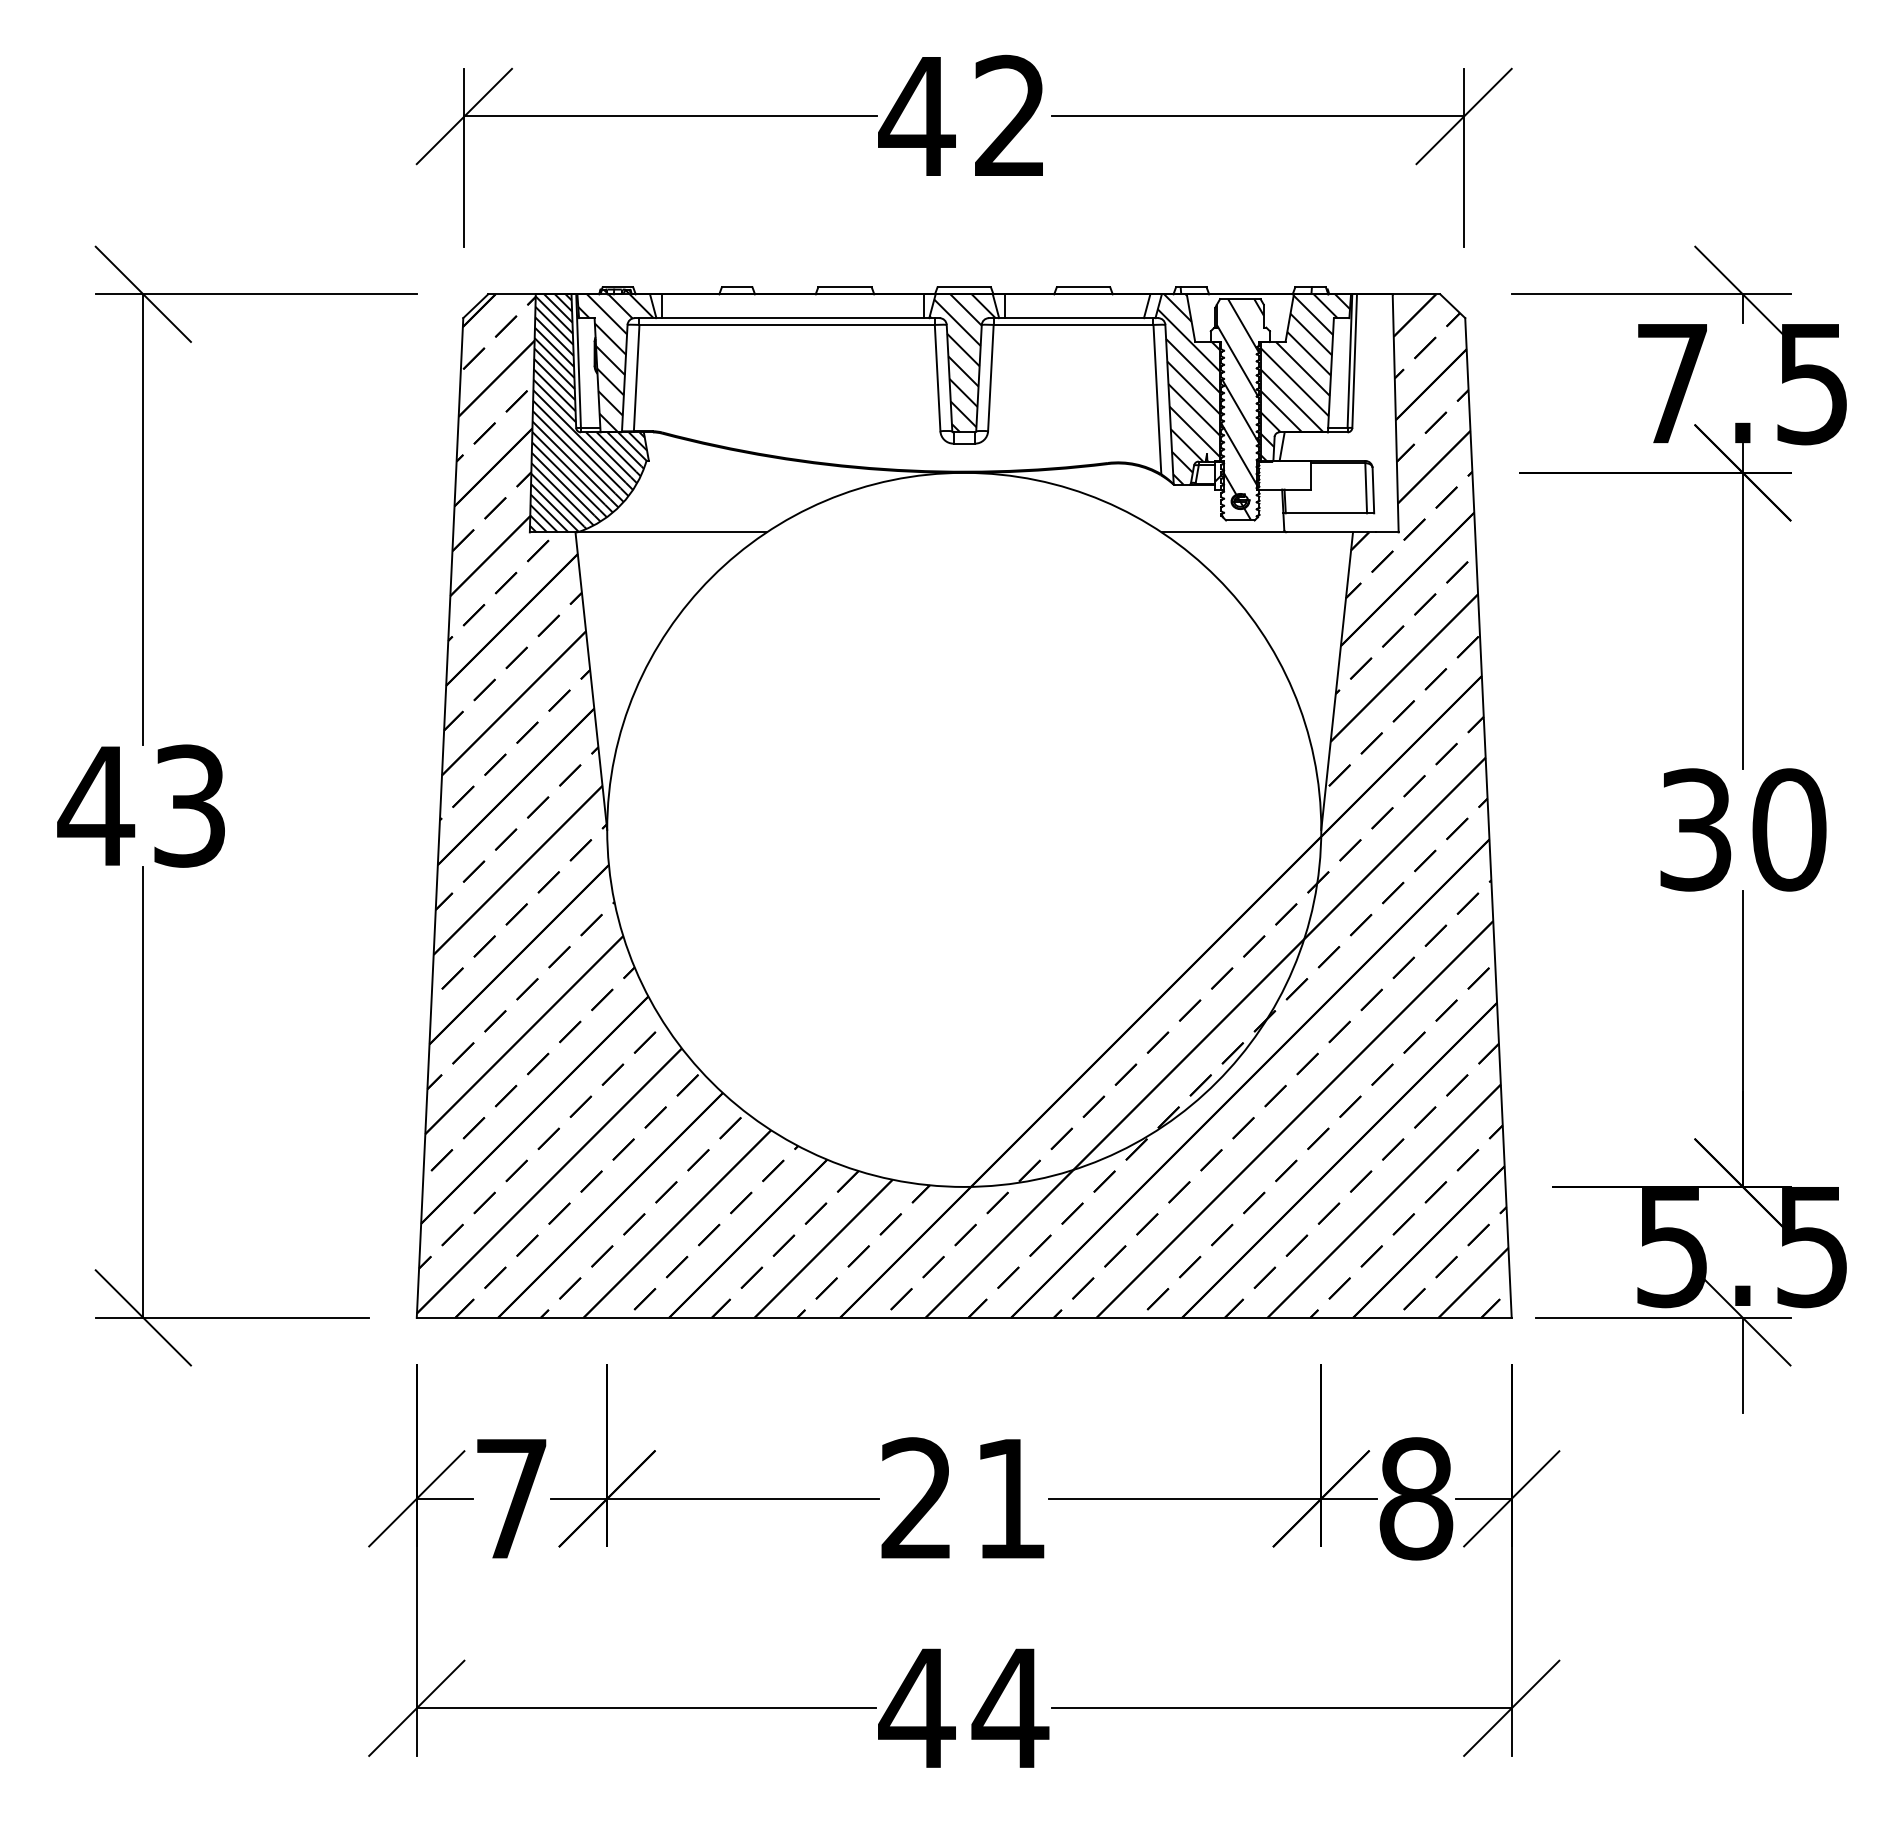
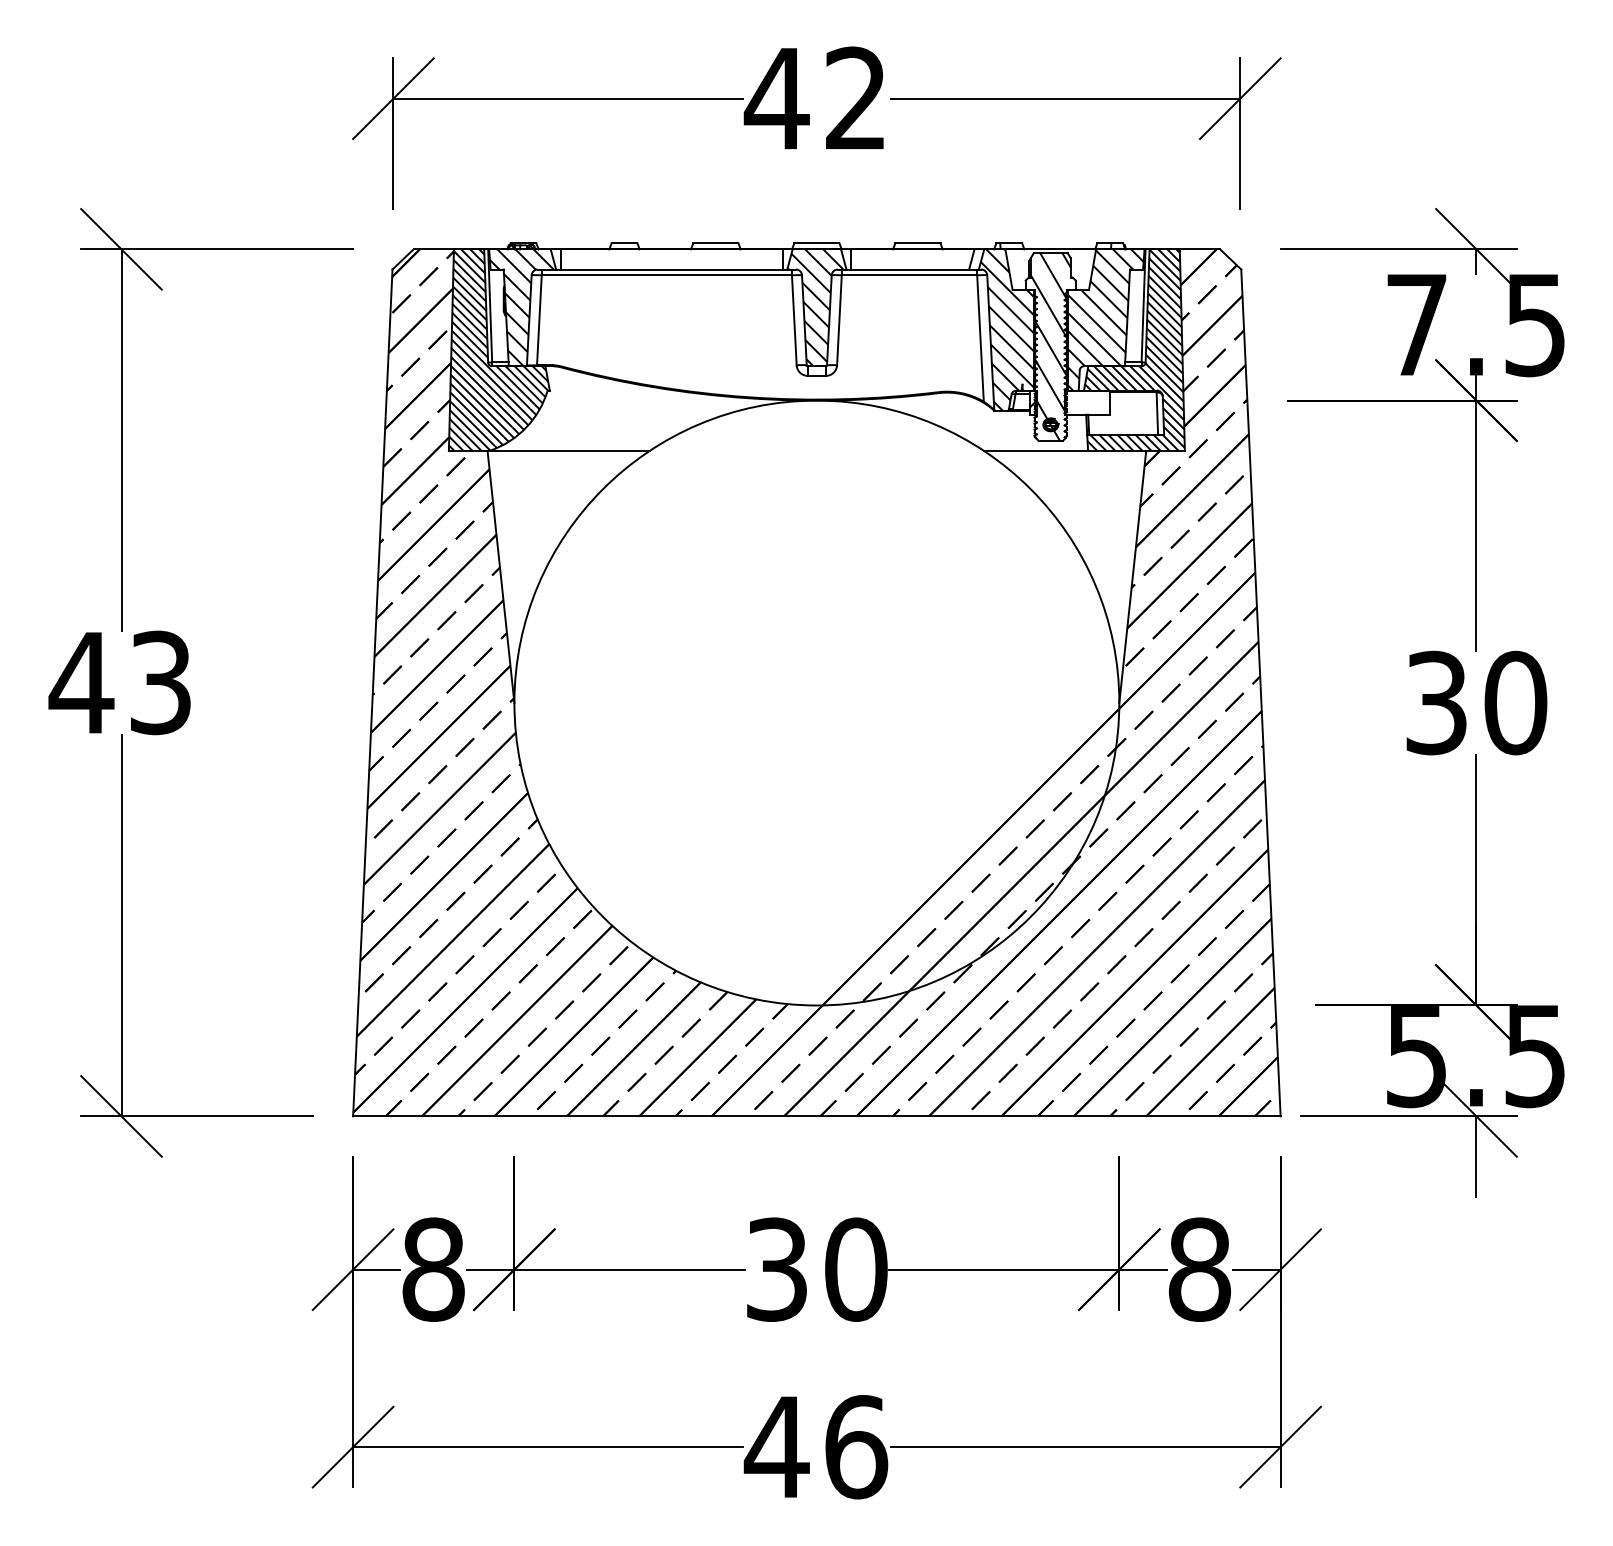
hatch: (1339, 413) -> (1134, 350), added
text: (511, 1498) -> (433, 1269), 7 -> 8
text: (964, 1498) -> (817, 1269), 21 -> 30
text: (1010, 1708) -> (856, 1447), 44 -> 46

